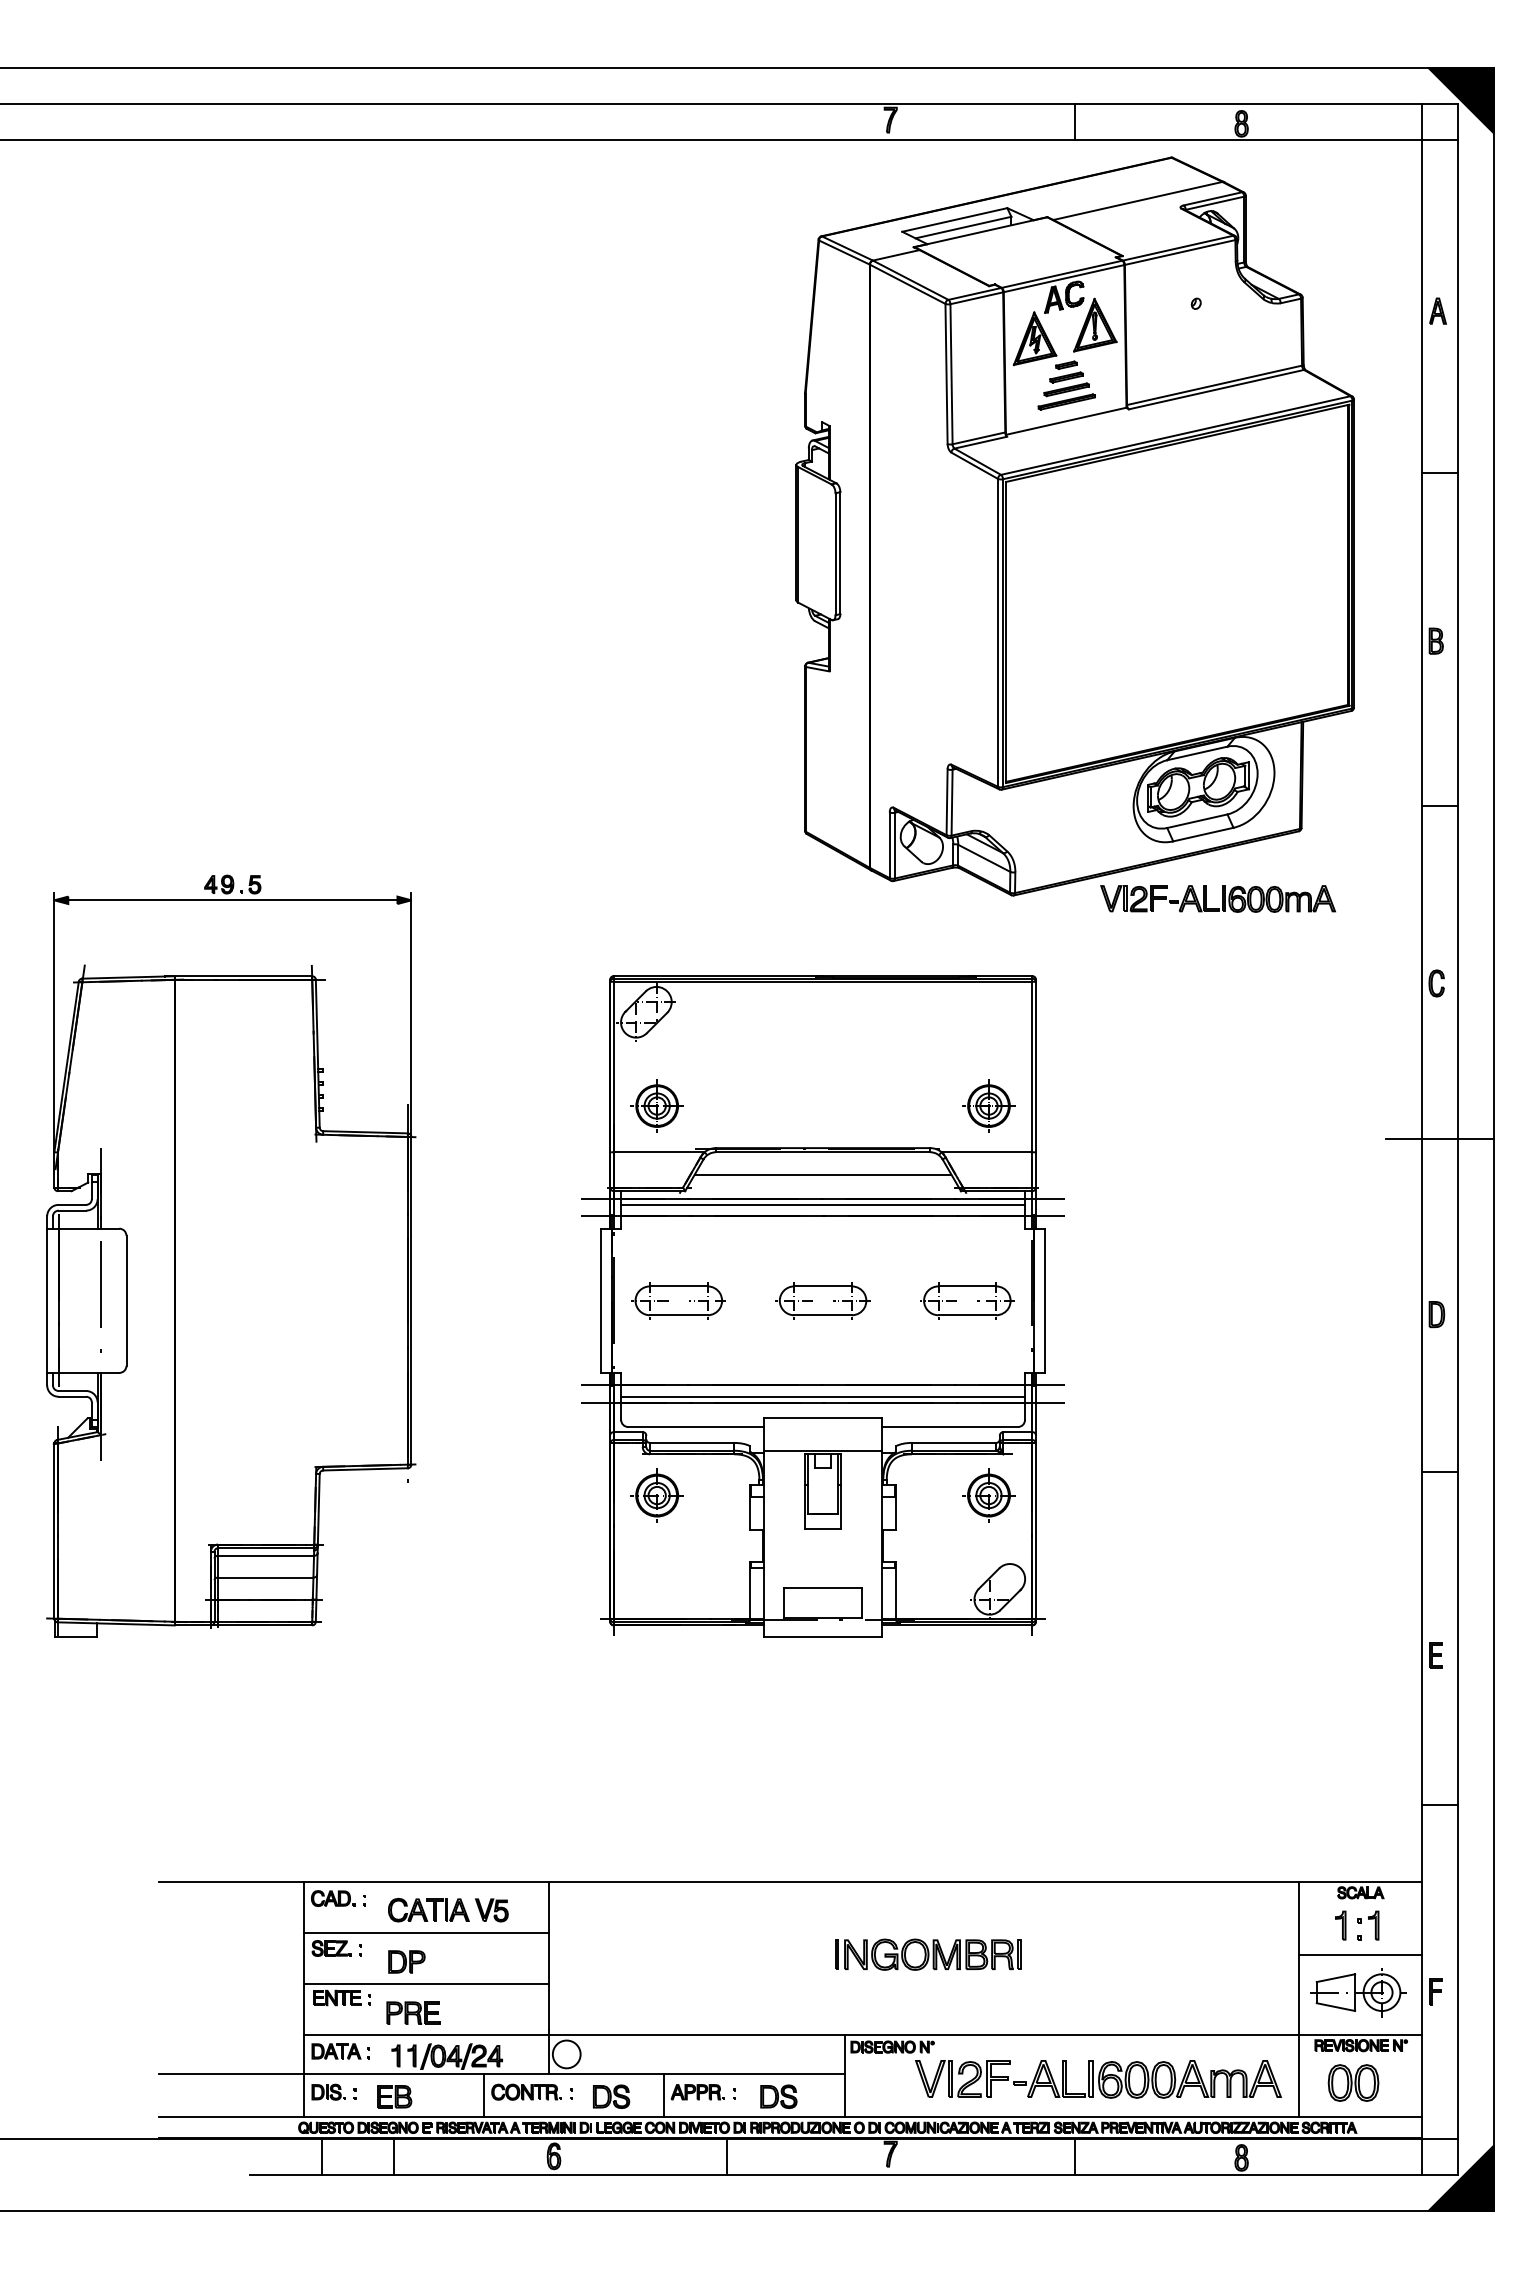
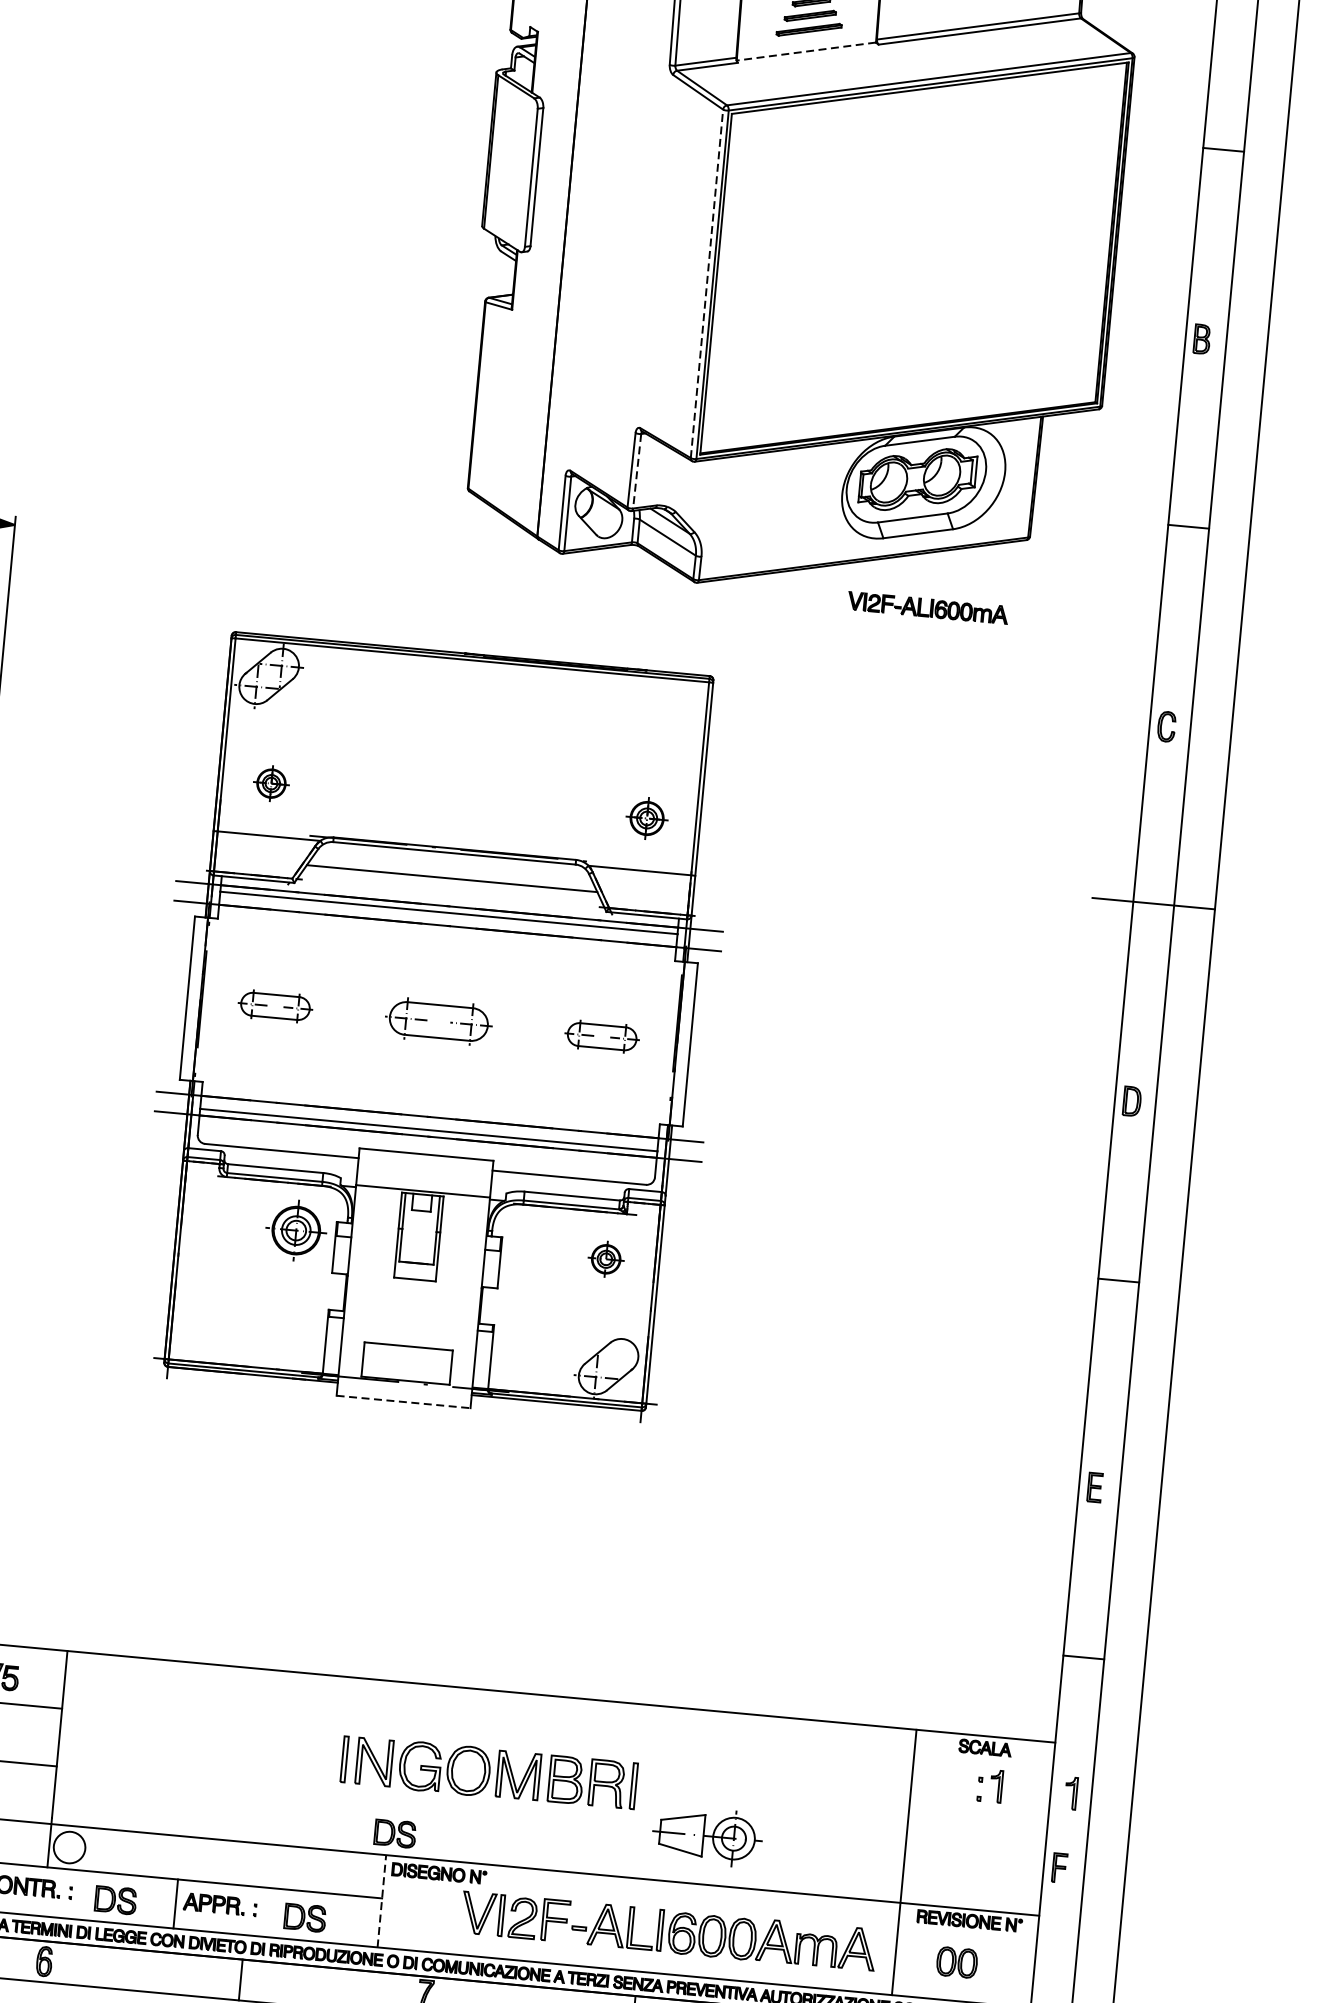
line: (1066, 421) -> (806, 51), solid -> dashed
line: (998, 632) -> (707, 283), solid -> dashed
line: (952, 802) -> (637, 471), solid -> dashed
part: (1217, 898) -> (927, 607), size x0.6
part: (656, 1105) -> (270, 782), size x0.6
part: (988, 1105) -> (646, 817), size x0.7
part: (678, 1300) -> (275, 1005), size x0.7
part: (967, 1300) -> (602, 1036), size x0.7
part: (656, 1495) -> (295, 1230), moved
part: (988, 1495) -> (605, 1259), size x0.6
line: (823, 1636) -> (404, 1401), solid -> dashed
part: (1340, 1925) -> (1070, 1793), moved
part: (928, 1954) -> (489, 1772), size x1.4
line: (1360, 1955) -> (978, 1818), removed
part: (1358, 1992) -> (707, 1836), moved
part: (850, 2015) -> (394, 1833), added
line: (844, 2076) -> (381, 1901), solid -> dashed
part: (1353, 2082) -> (957, 1961), size x0.7

